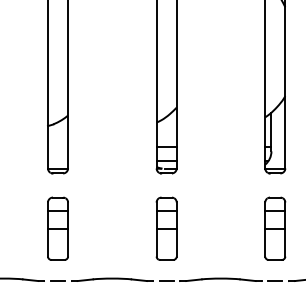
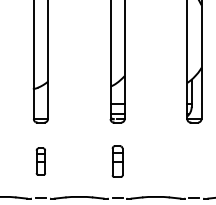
part: (57, 228) -> (40, 161), size x0.6
part: (166, 228) -> (117, 161), size x0.7
part: (275, 228) -> (194, 161), removed

